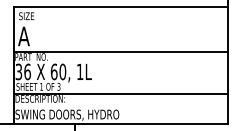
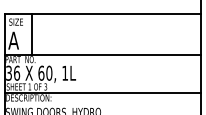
line: (43, 29) -> (31, 34), added

